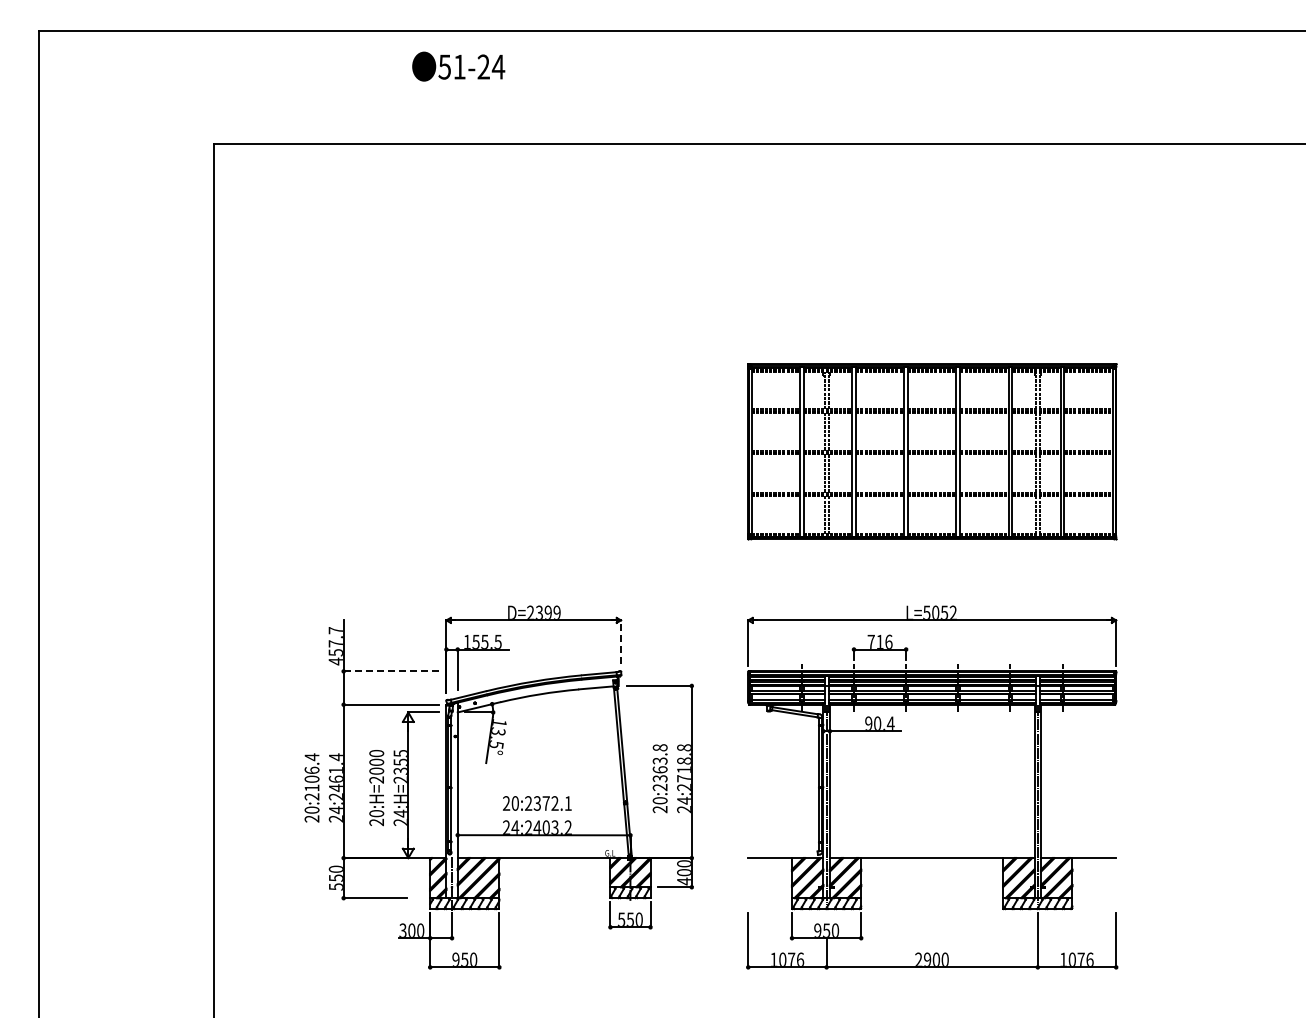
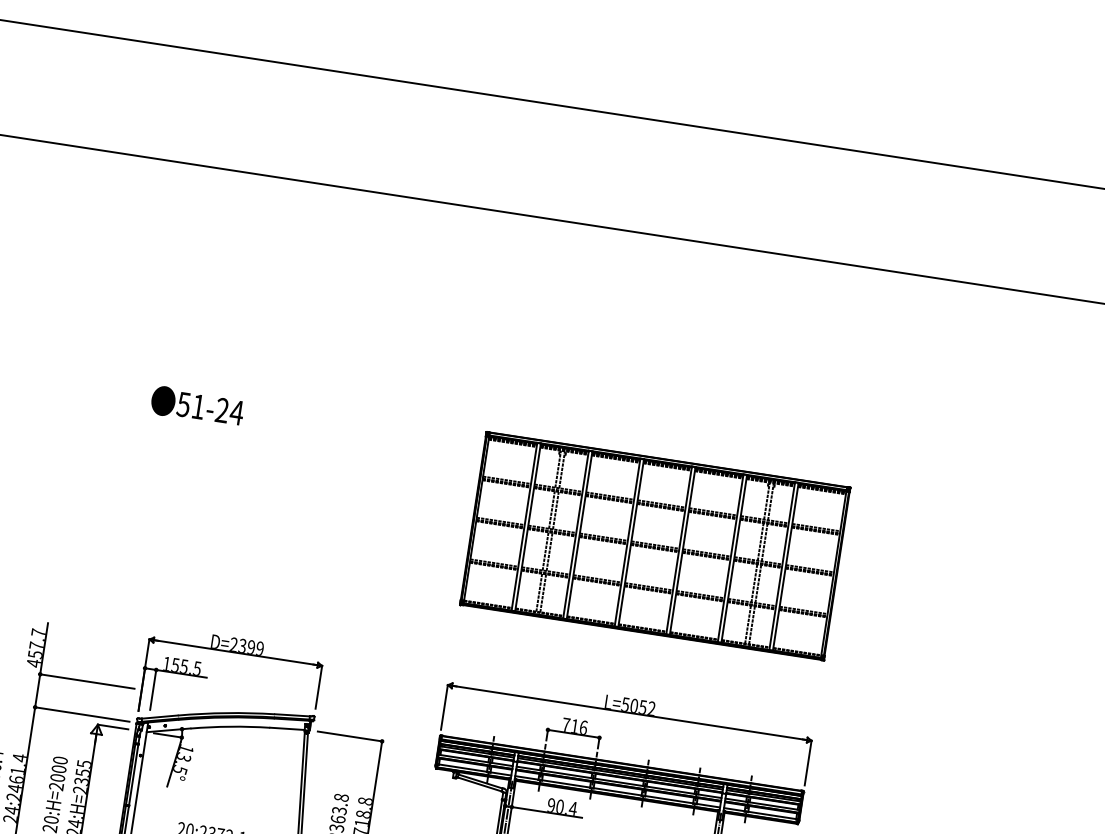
text: (458, 66) -> (197, 406), moved
line: (621, 642) -> (319, 687), dashed -> solid
line: (391, 671) -> (87, 681), dashed -> solid

